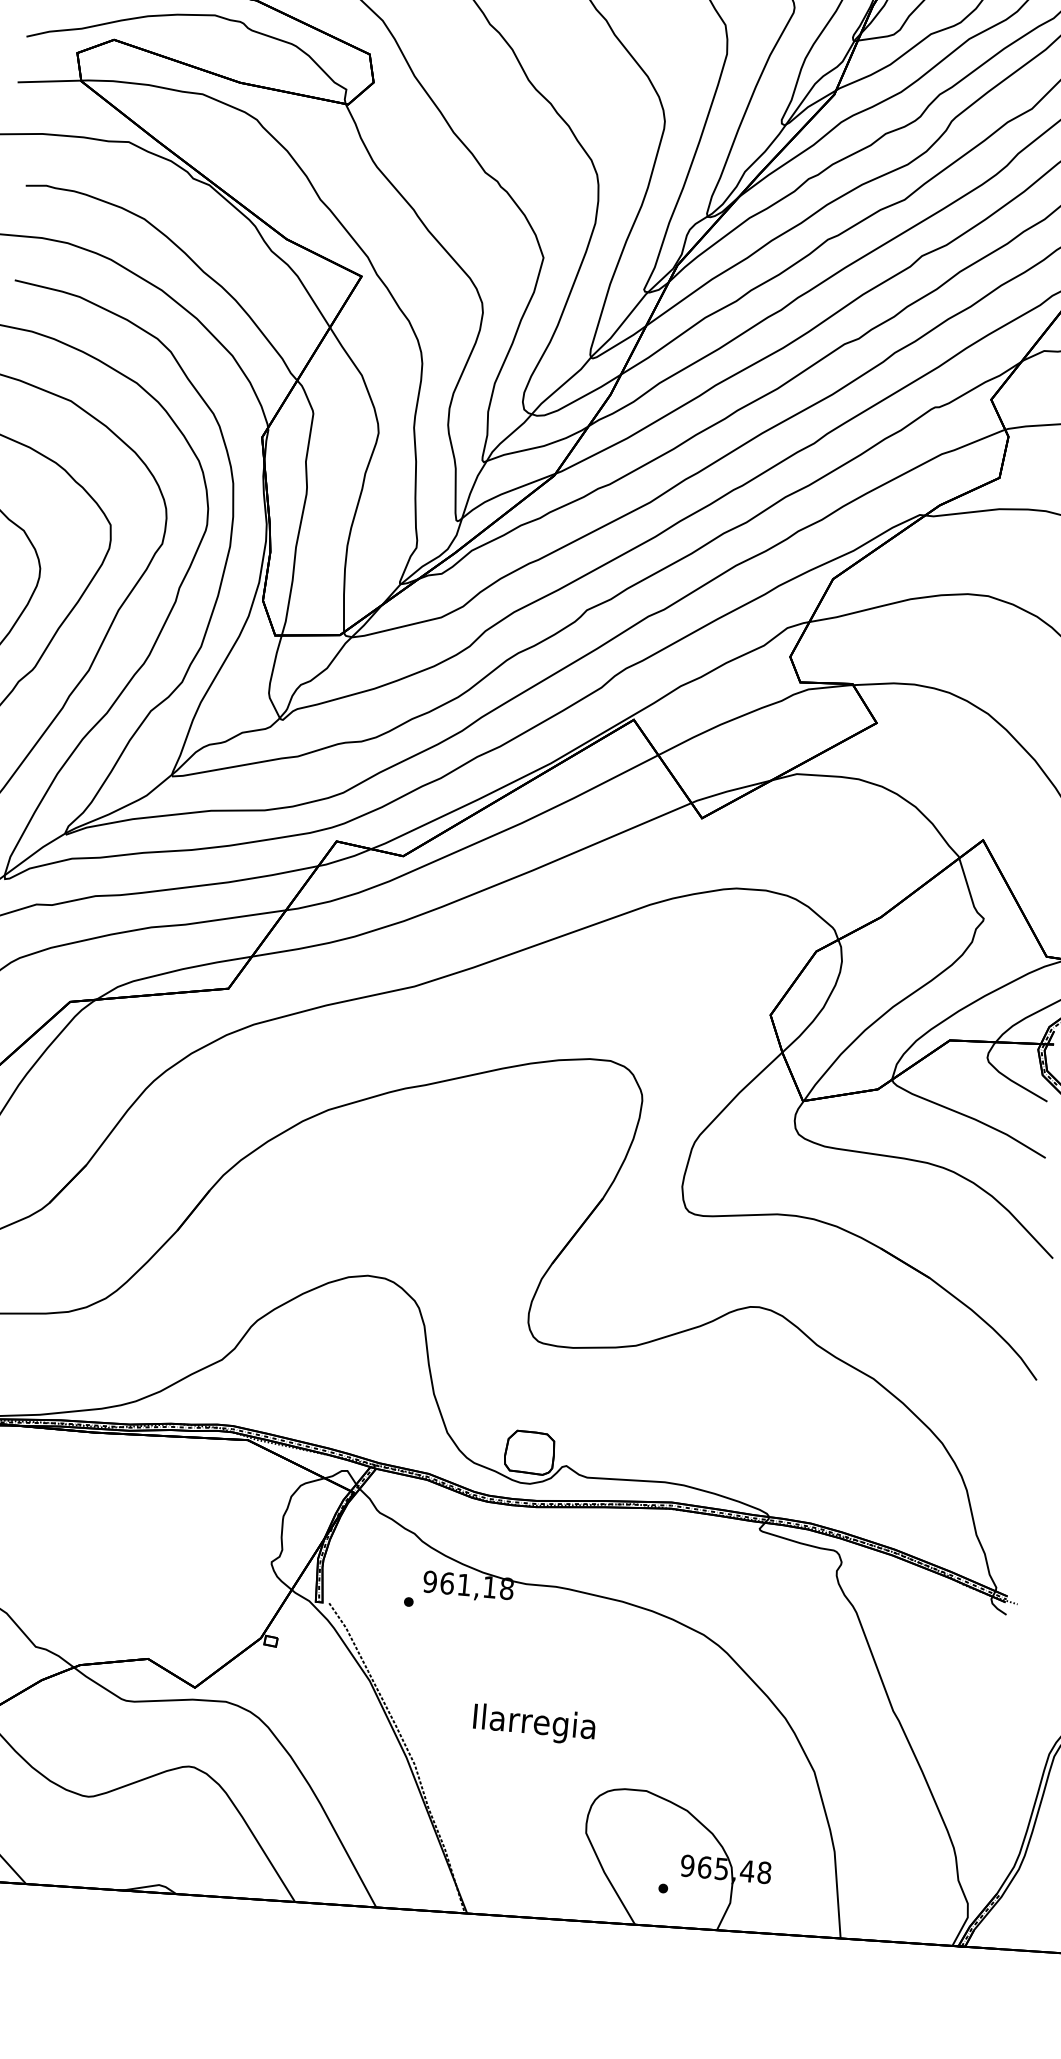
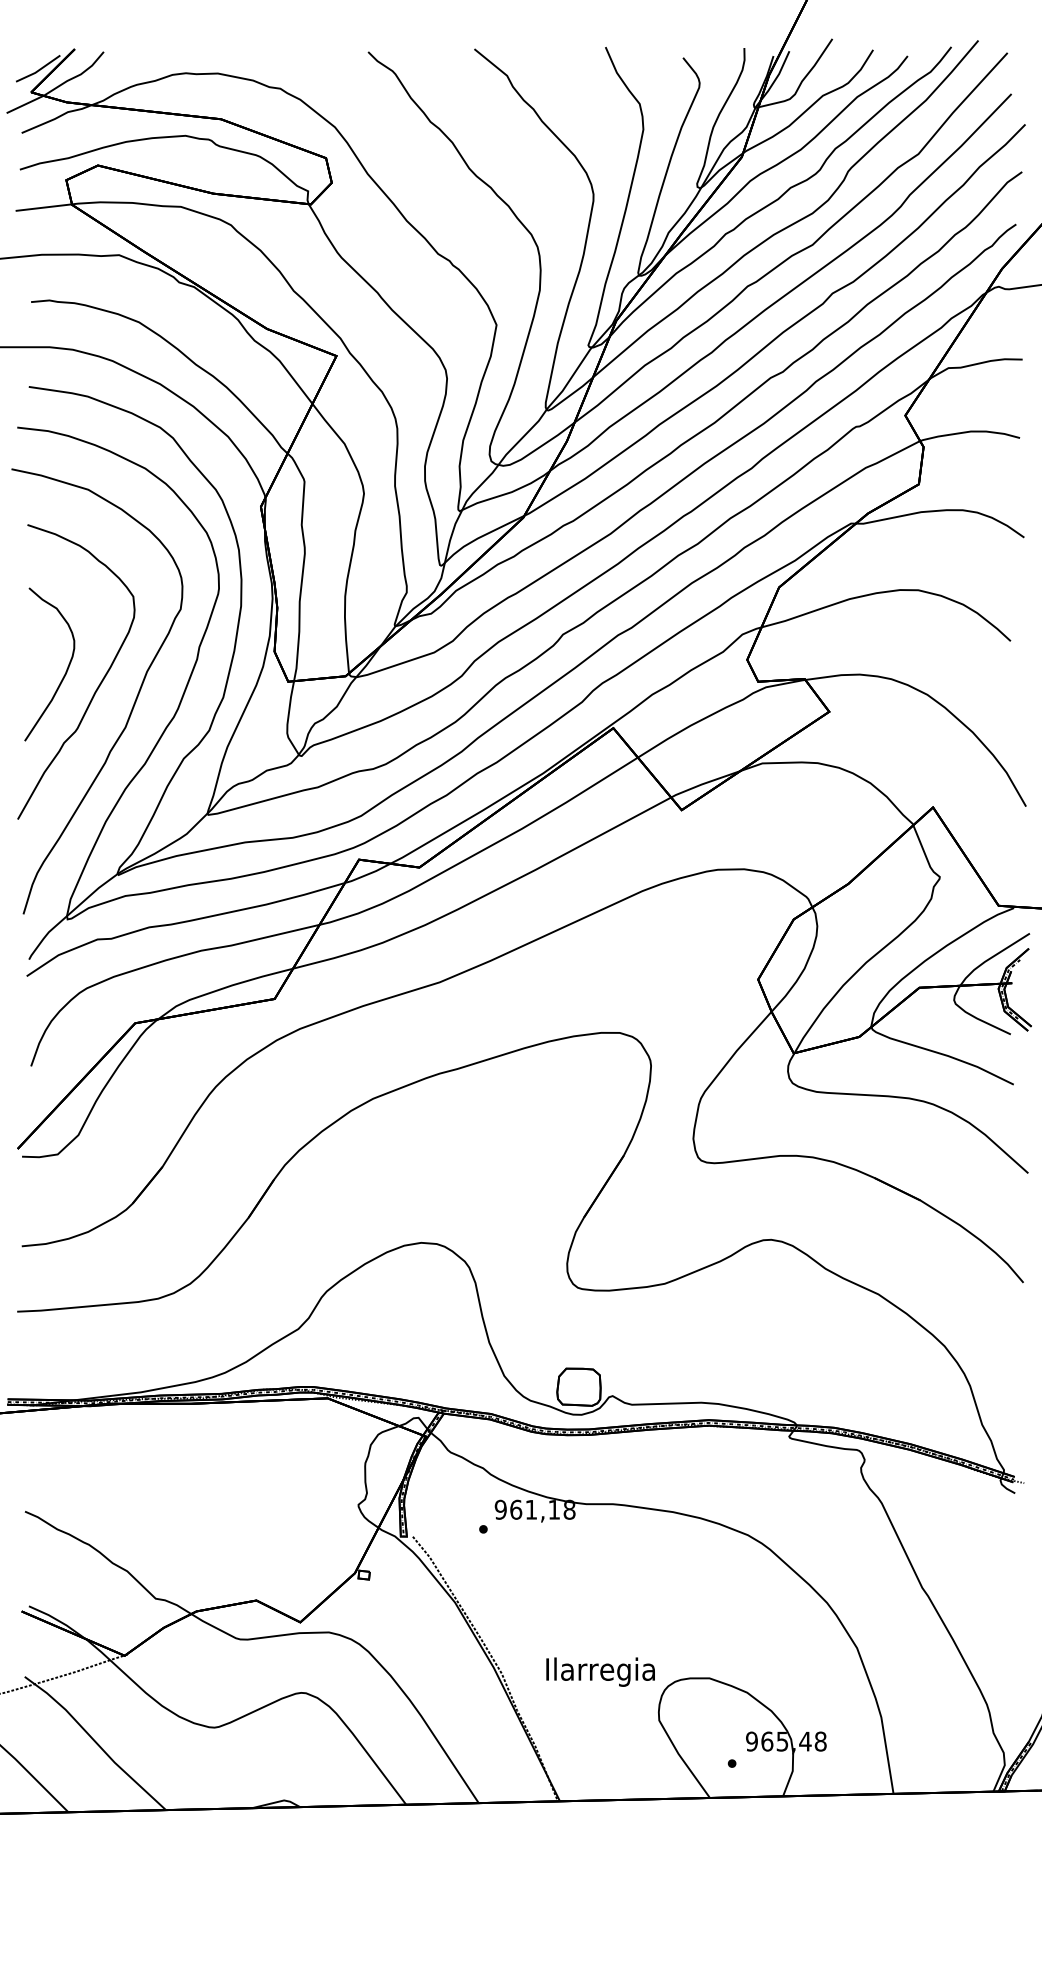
text: (534, 1723) -> (600, 1671), moved

